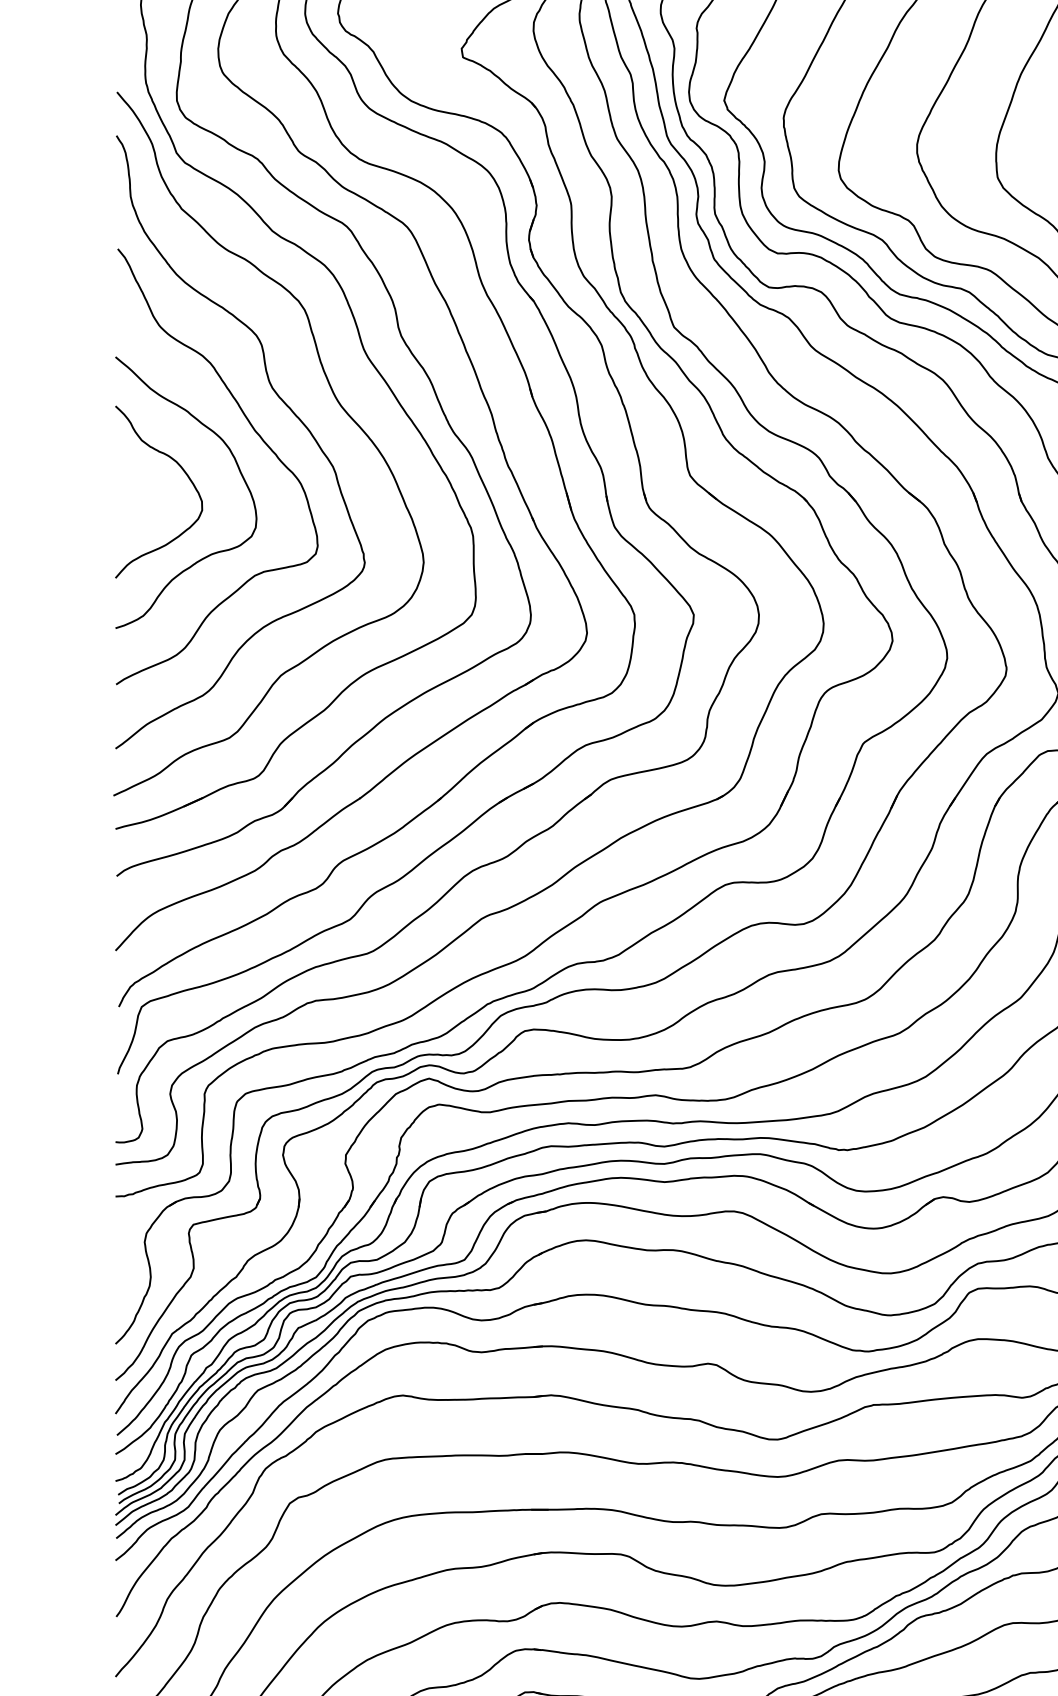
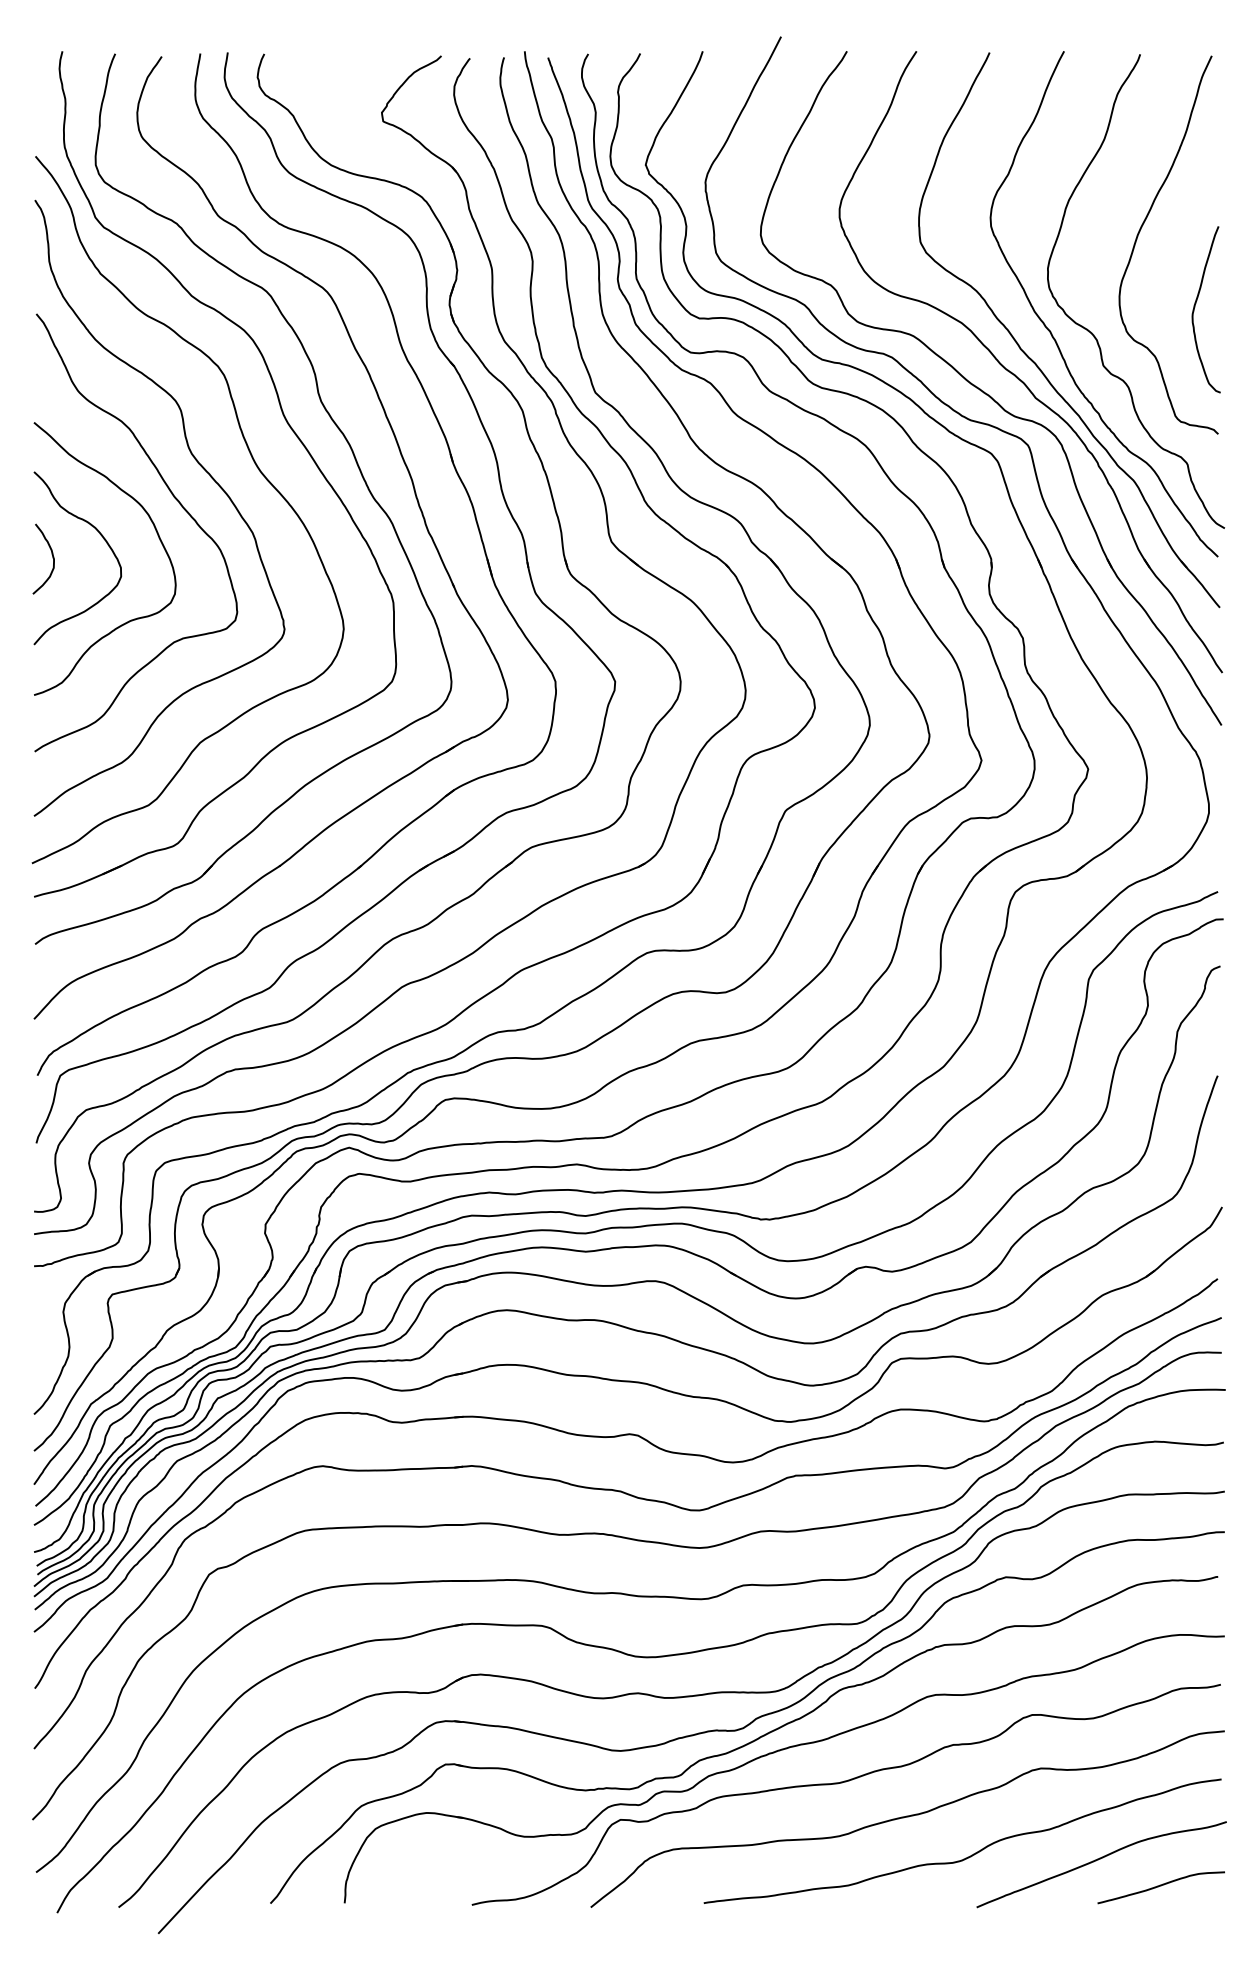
curve: (132, 488) -> (51, 554), added

